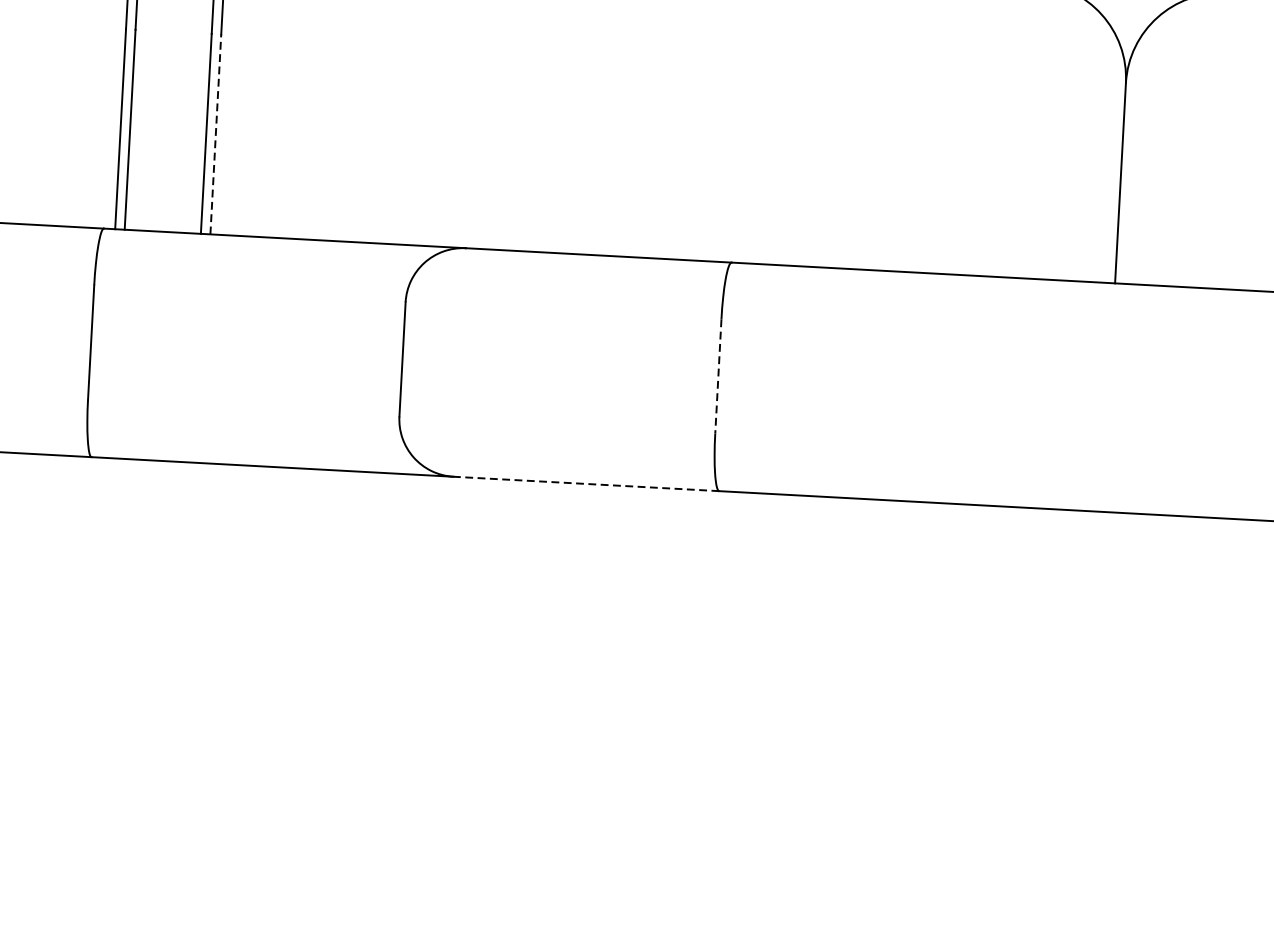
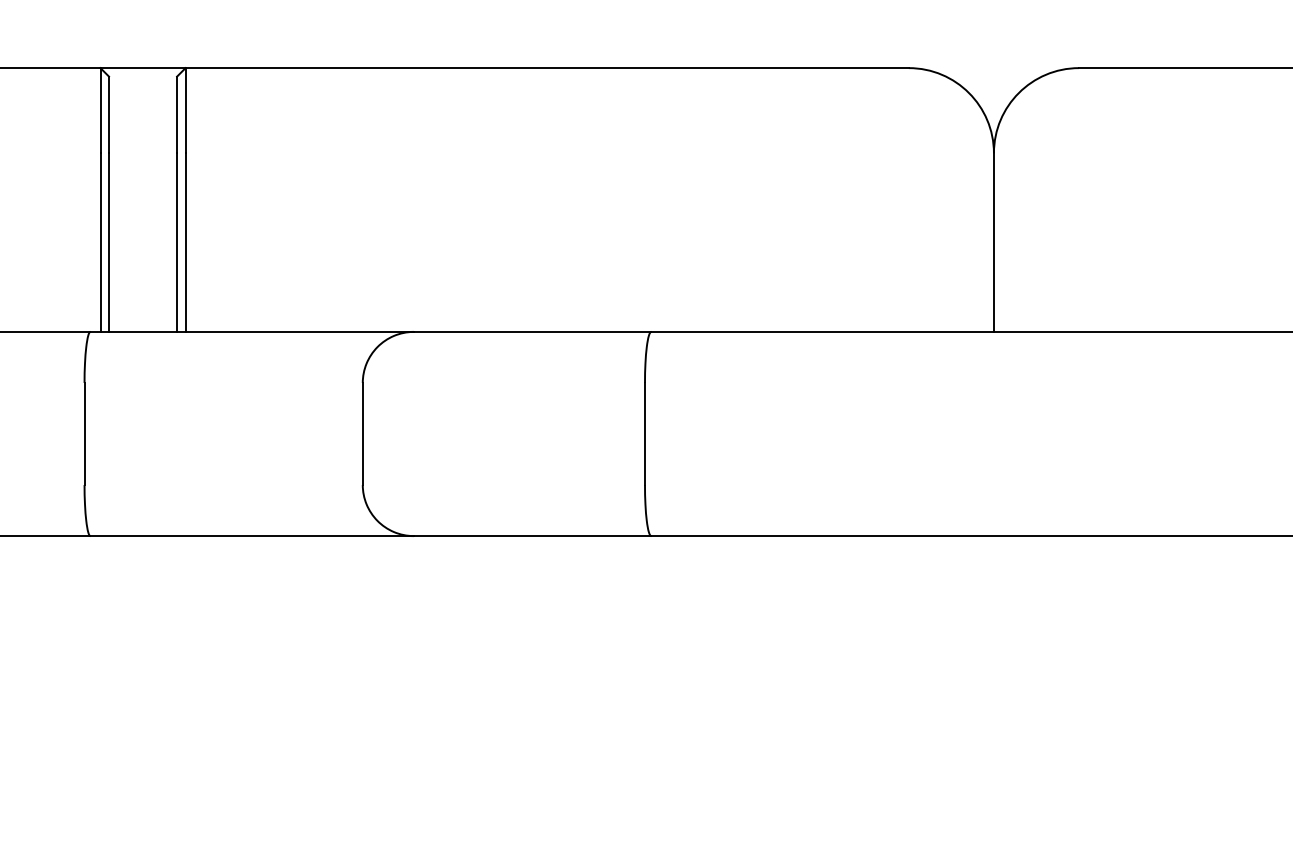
line: (215, 134) -> (185, 242), dashed -> solid
line: (718, 377) -> (645, 434), dashed -> solid
line: (586, 484) -> (532, 536), dashed -> solid

